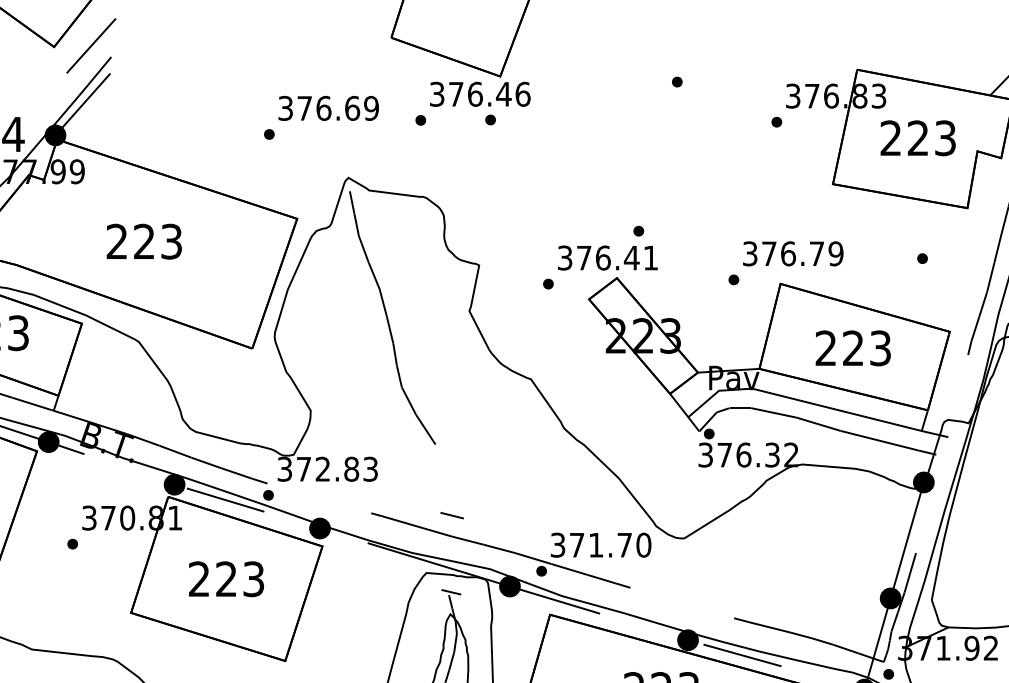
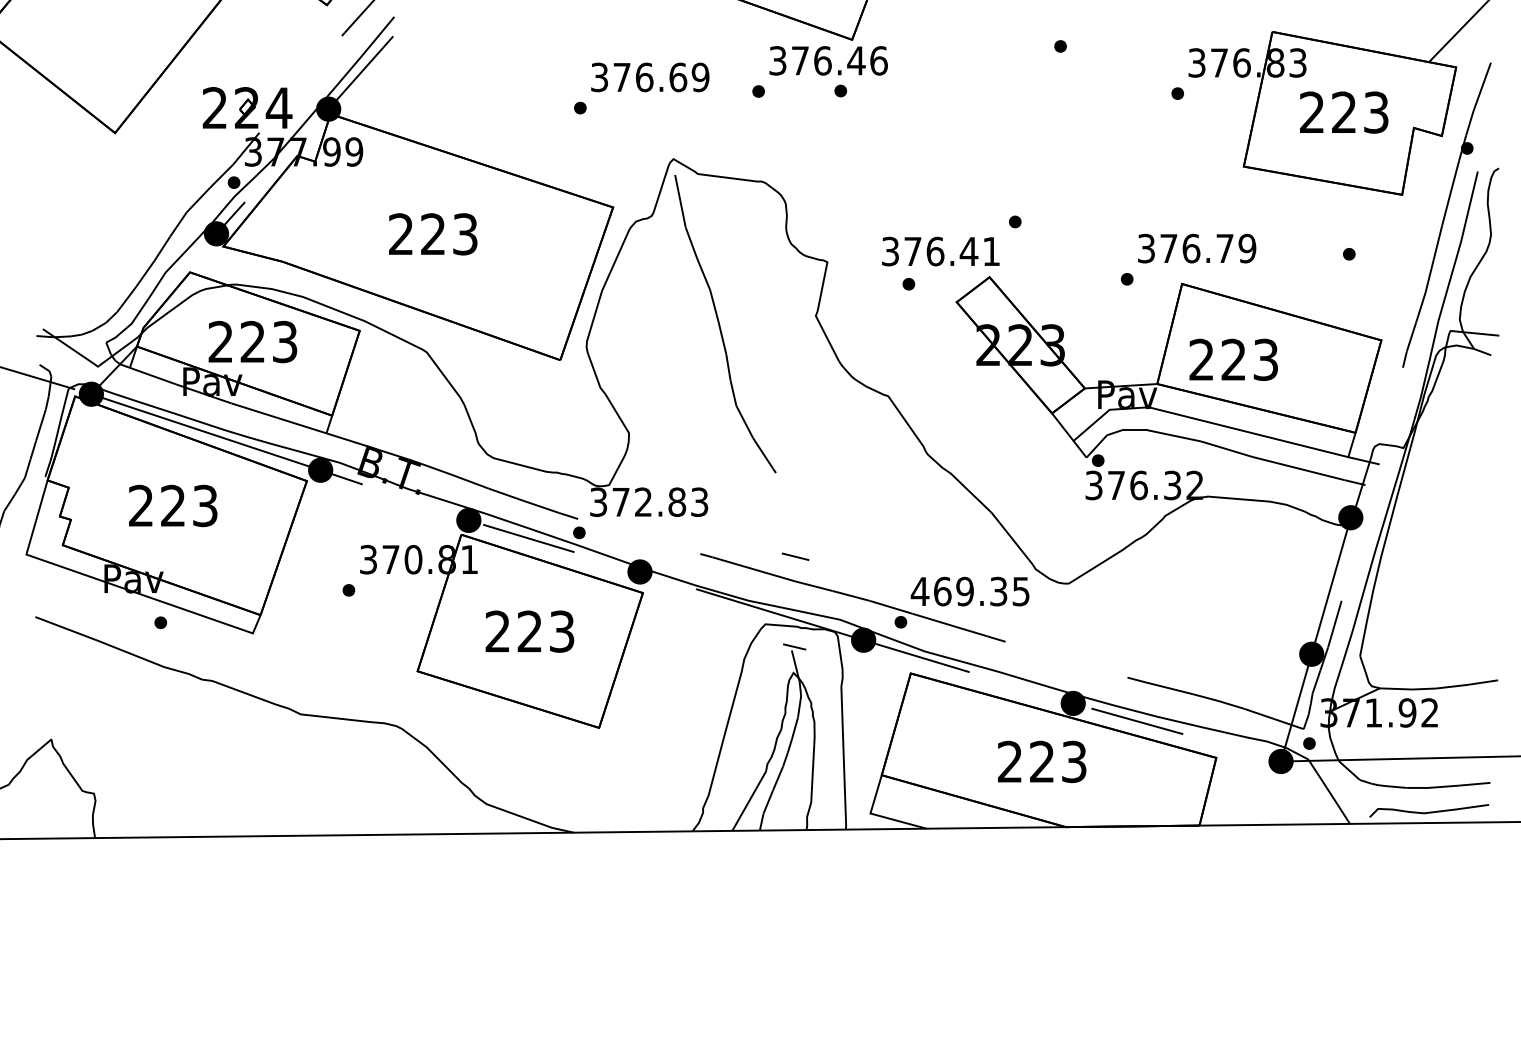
text: (607, 257) -> (940, 251), moved
text: (853, 348) -> (1233, 359), moved
text: (600, 545) -> (970, 591), 371.70 -> 469.35

